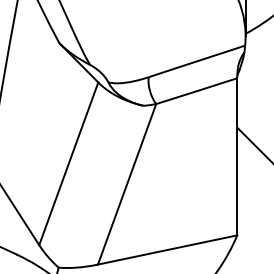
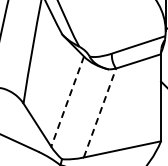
line: (68, 163) -> (67, 101), solid -> dashed
line: (128, 183) -> (100, 112), solid -> dashed

